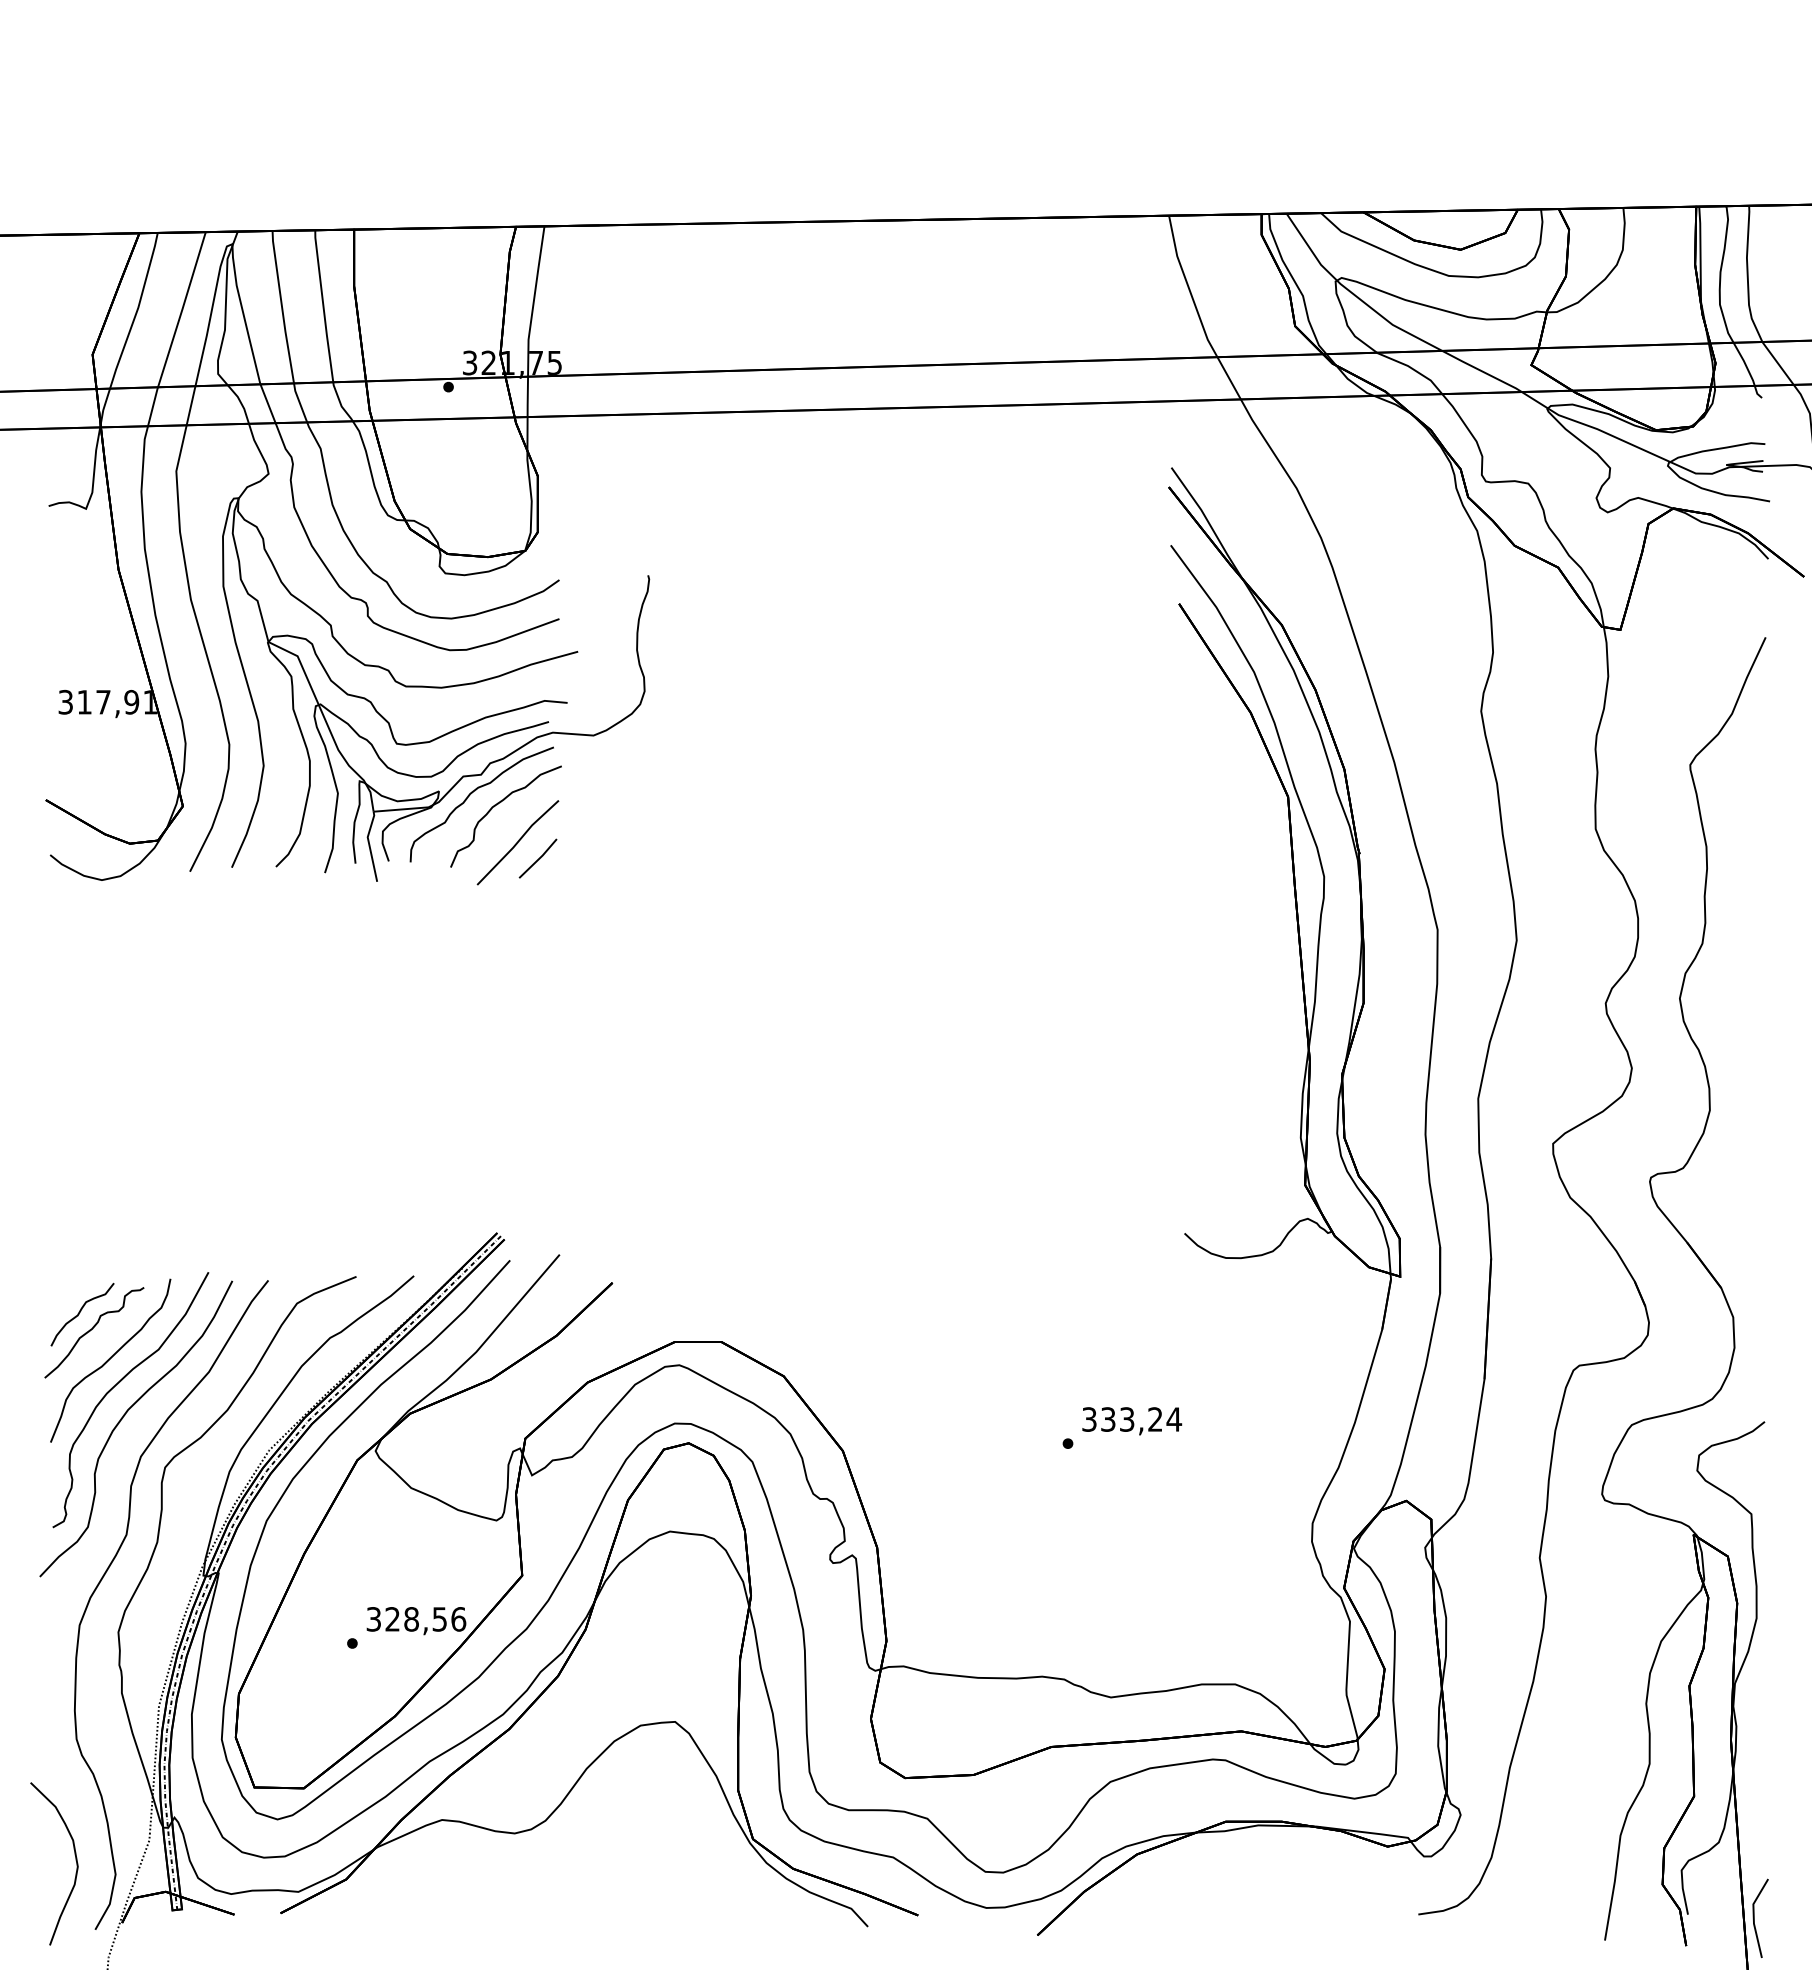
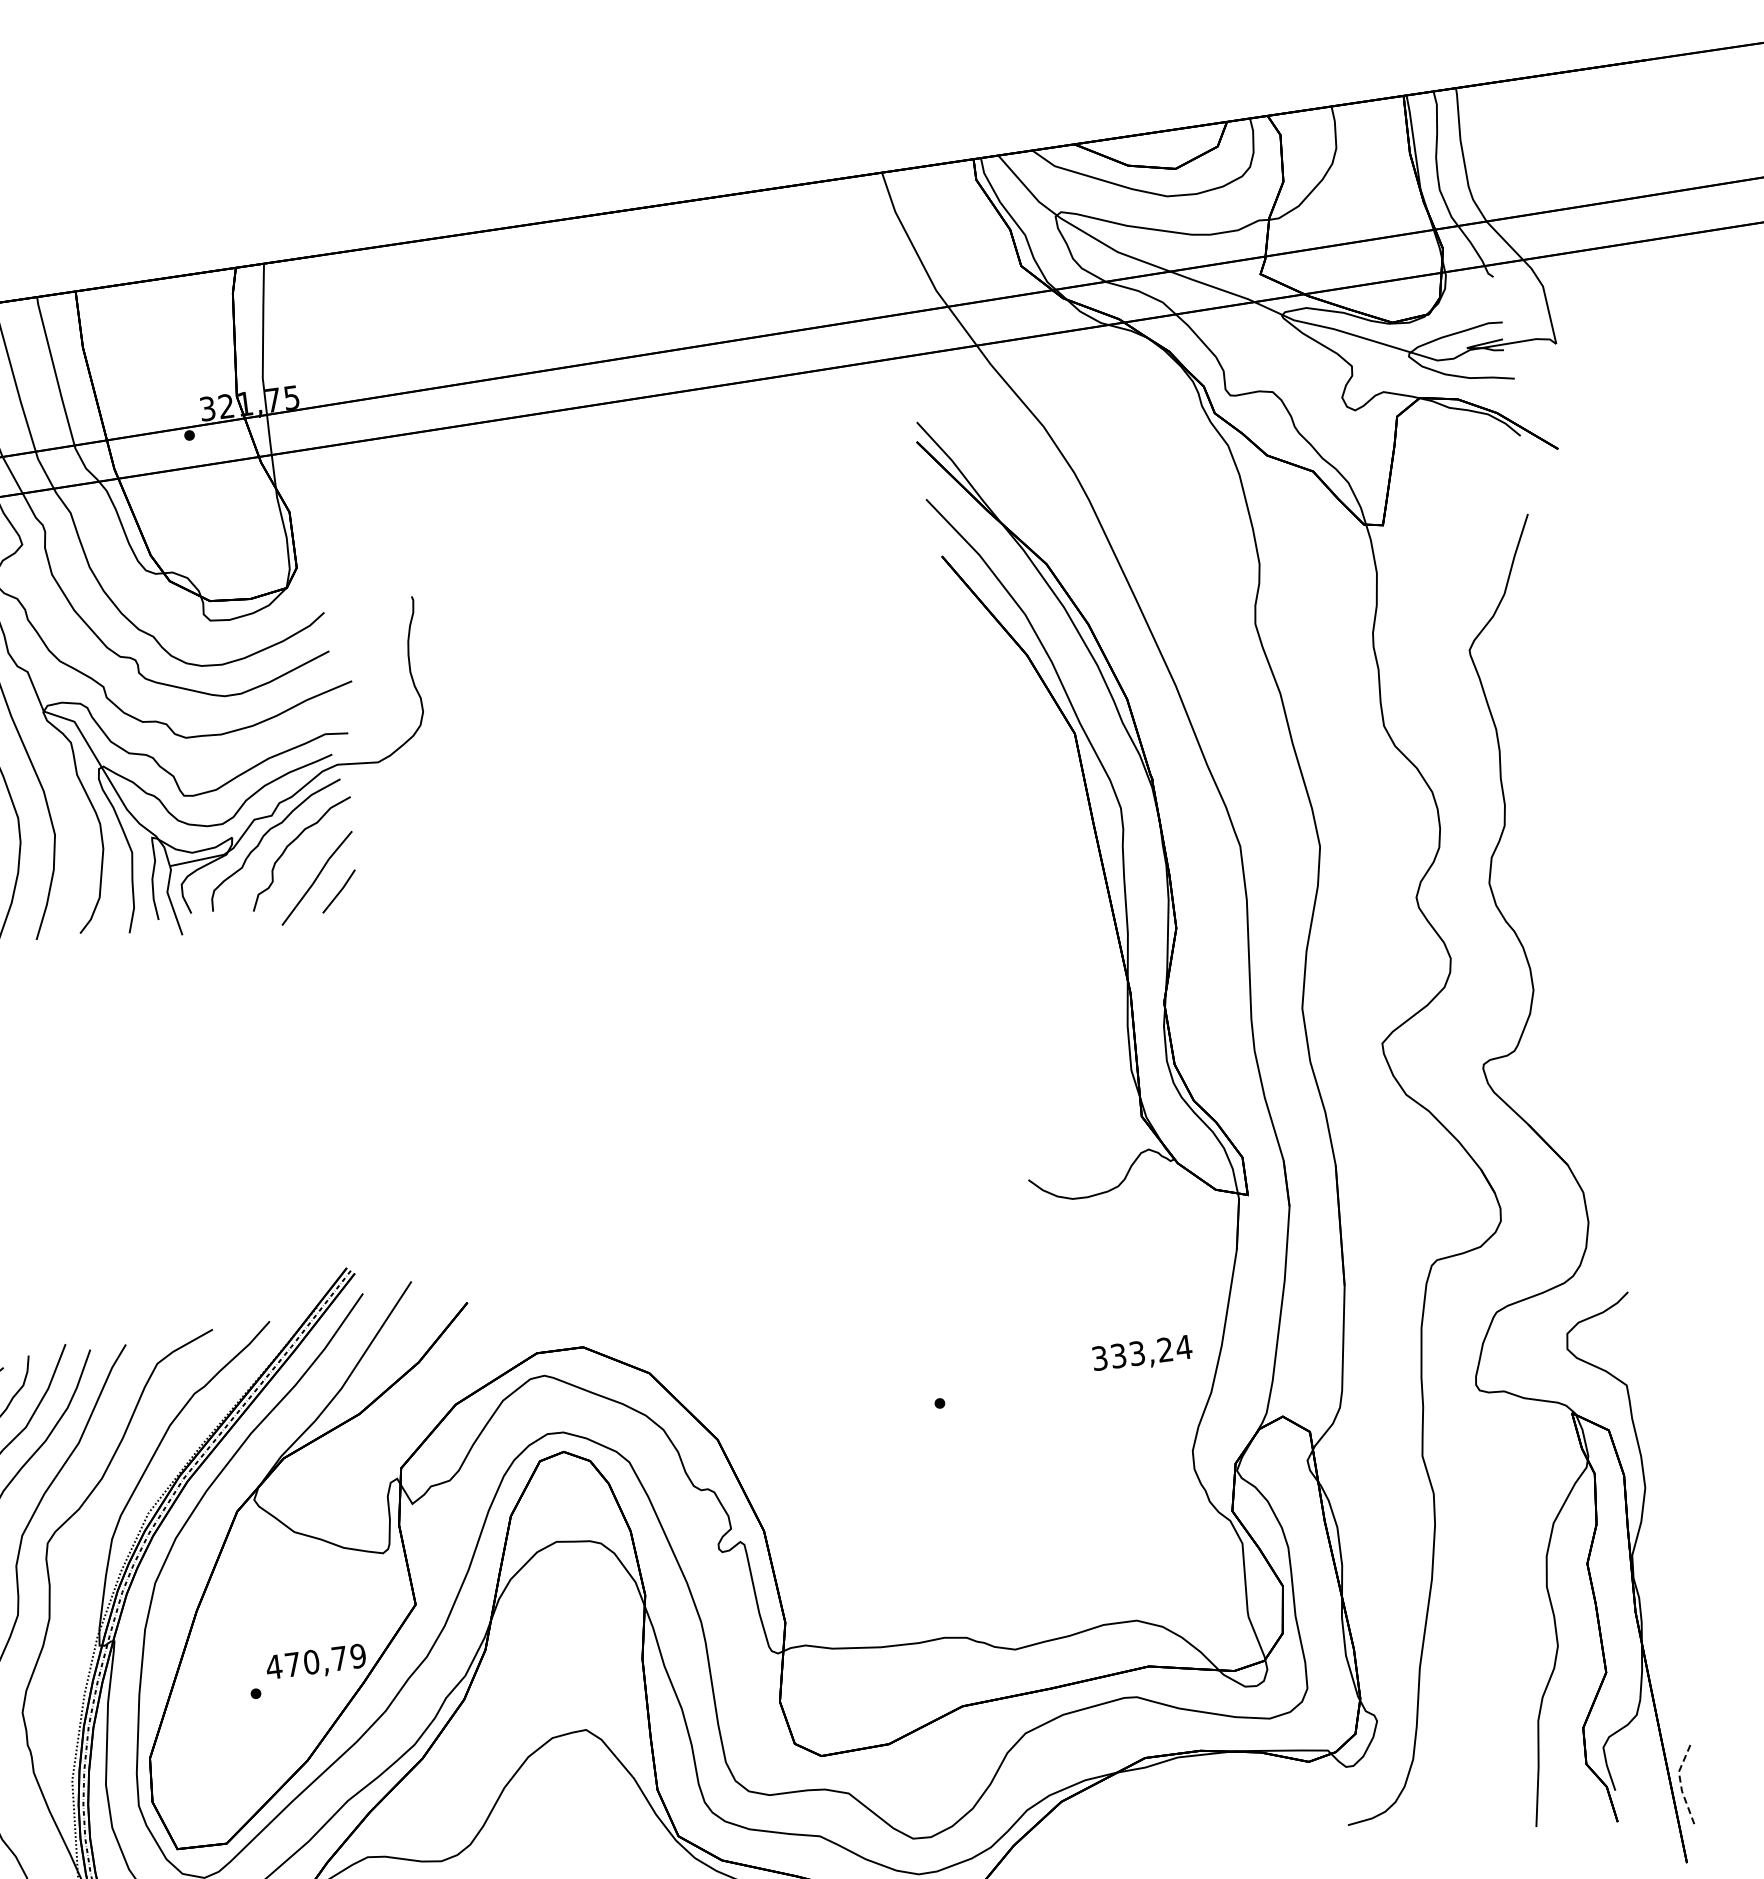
text: (1132, 1421) -> (1142, 1354), moved
text: (416, 1619) -> (316, 1661), 328,56 -> 470,79
line: (1753, 1916) -> (1680, 1784), solid -> dashed

